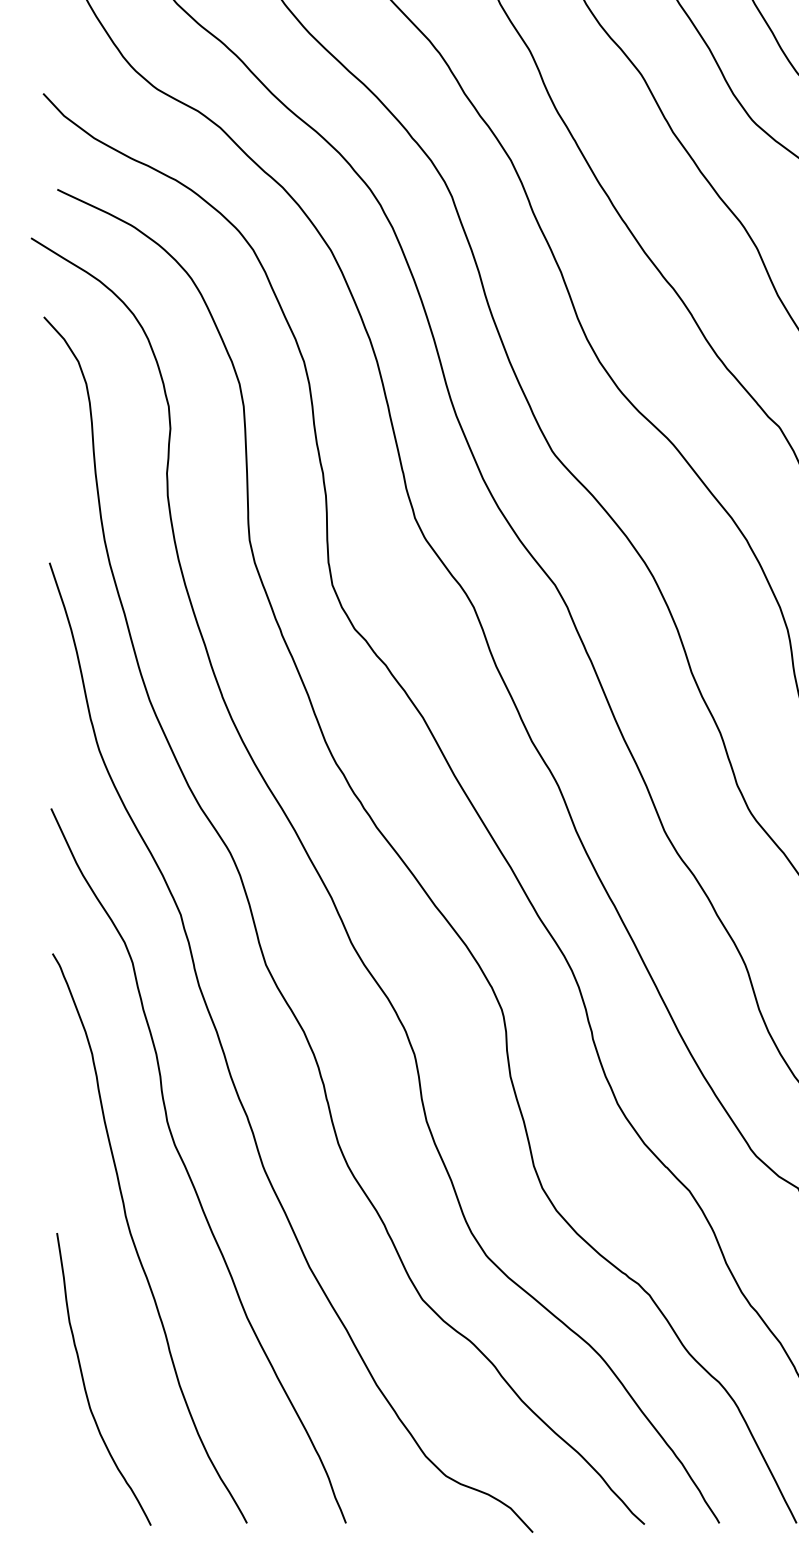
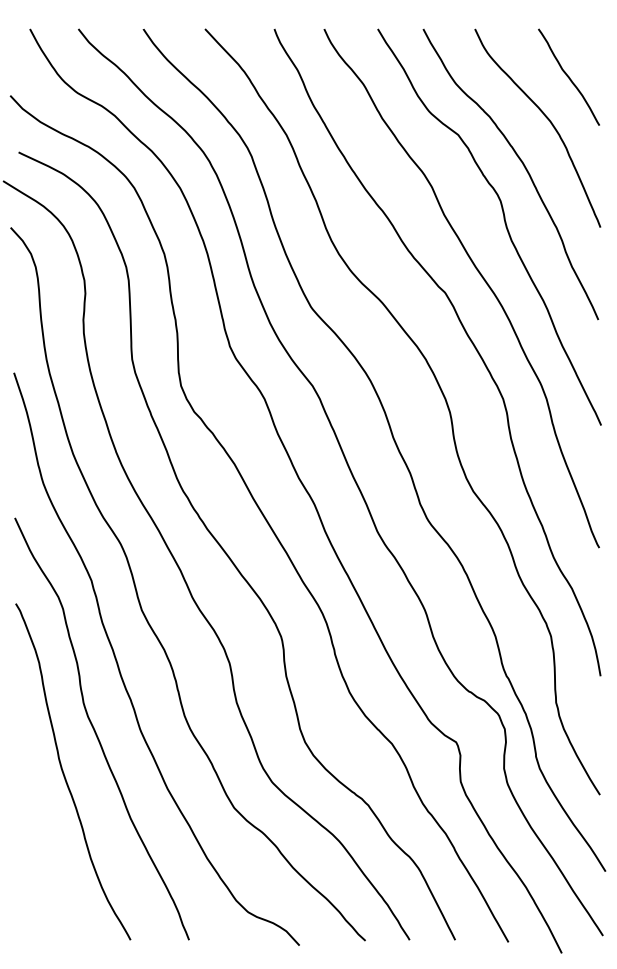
curve: (85, 1383) -> (35, 857), removed

